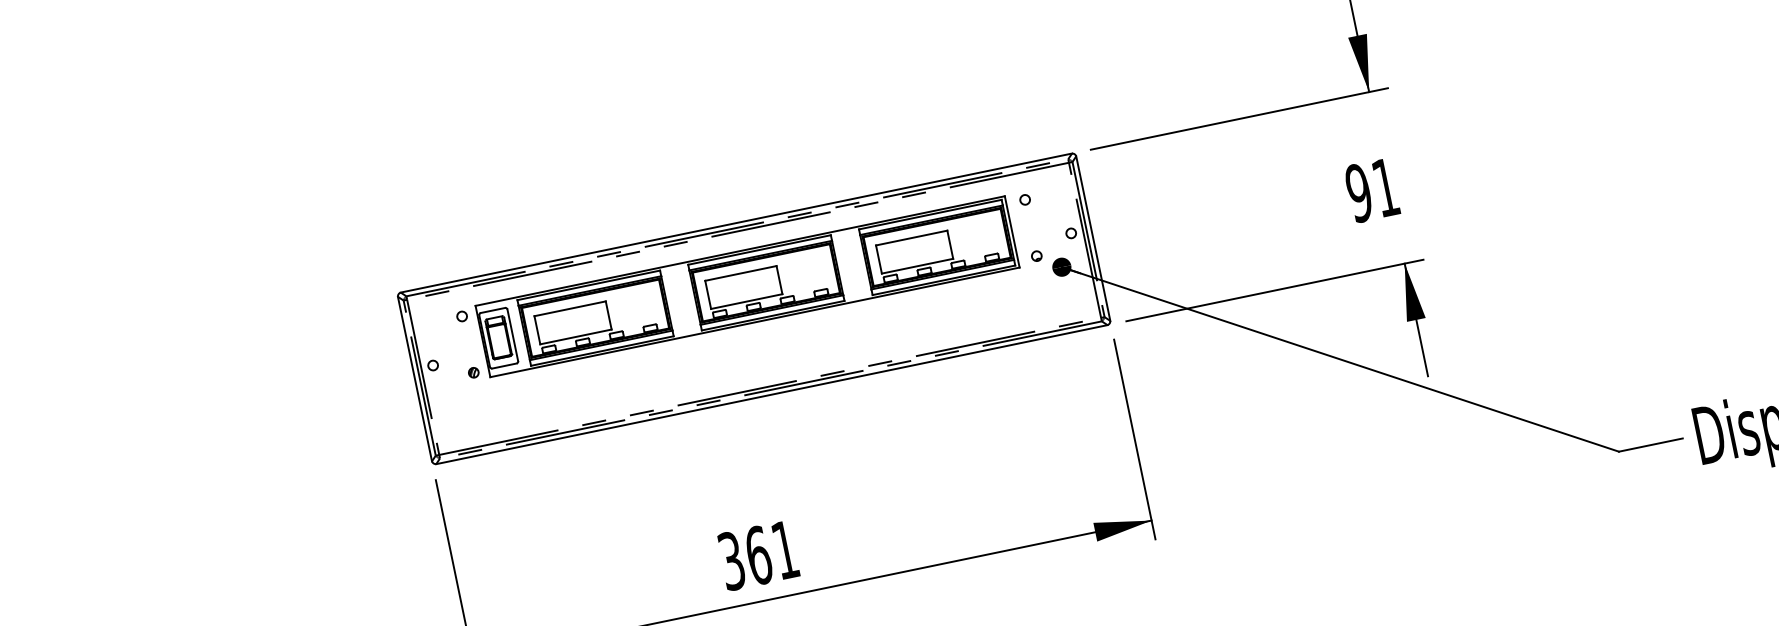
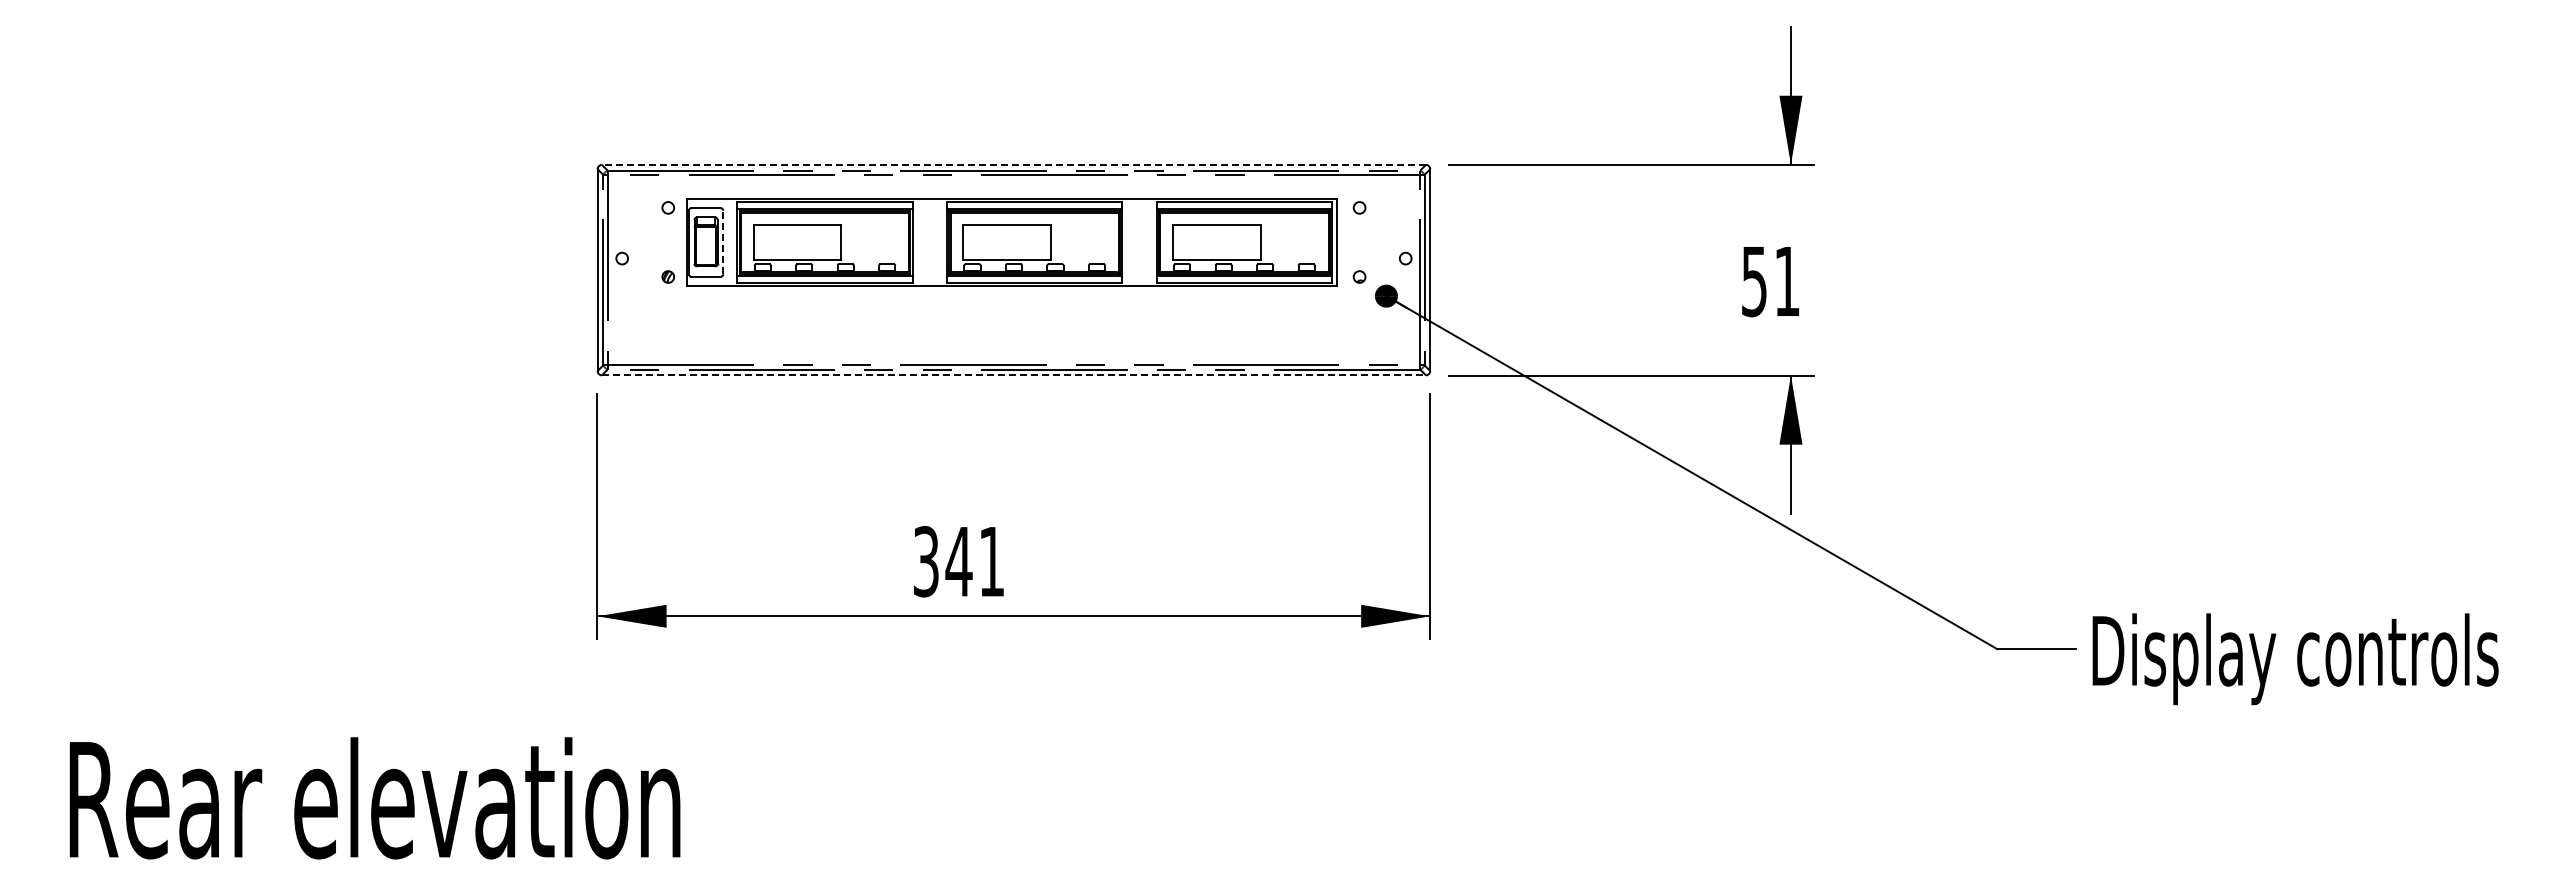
text: (1359, 193) -> (1754, 281), 91 -> 51
line: (735, 222) -> (1013, 164), solid -> dashed
line: (512, 335) -> (723, 242), solid -> dashed
line: (772, 394) -> (1014, 375), solid -> dashed
text: (758, 555) -> (958, 561), 361 -> 341

